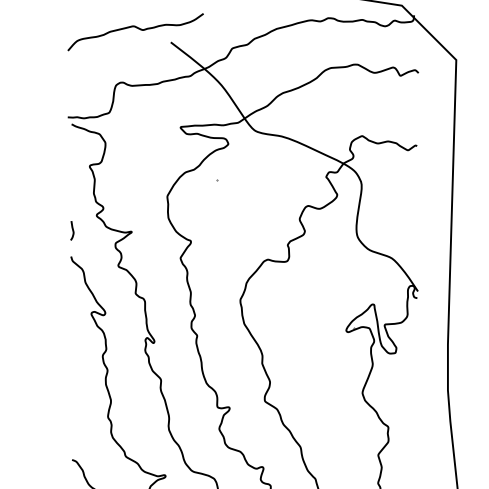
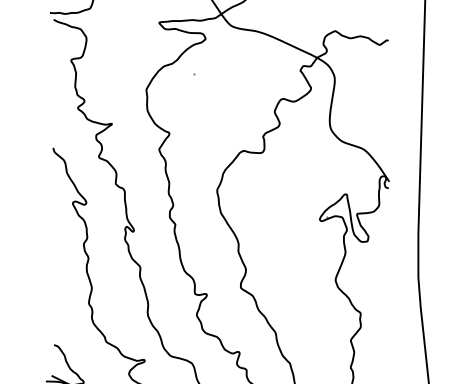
curve: (72, 230) -> (54, 122), removed

